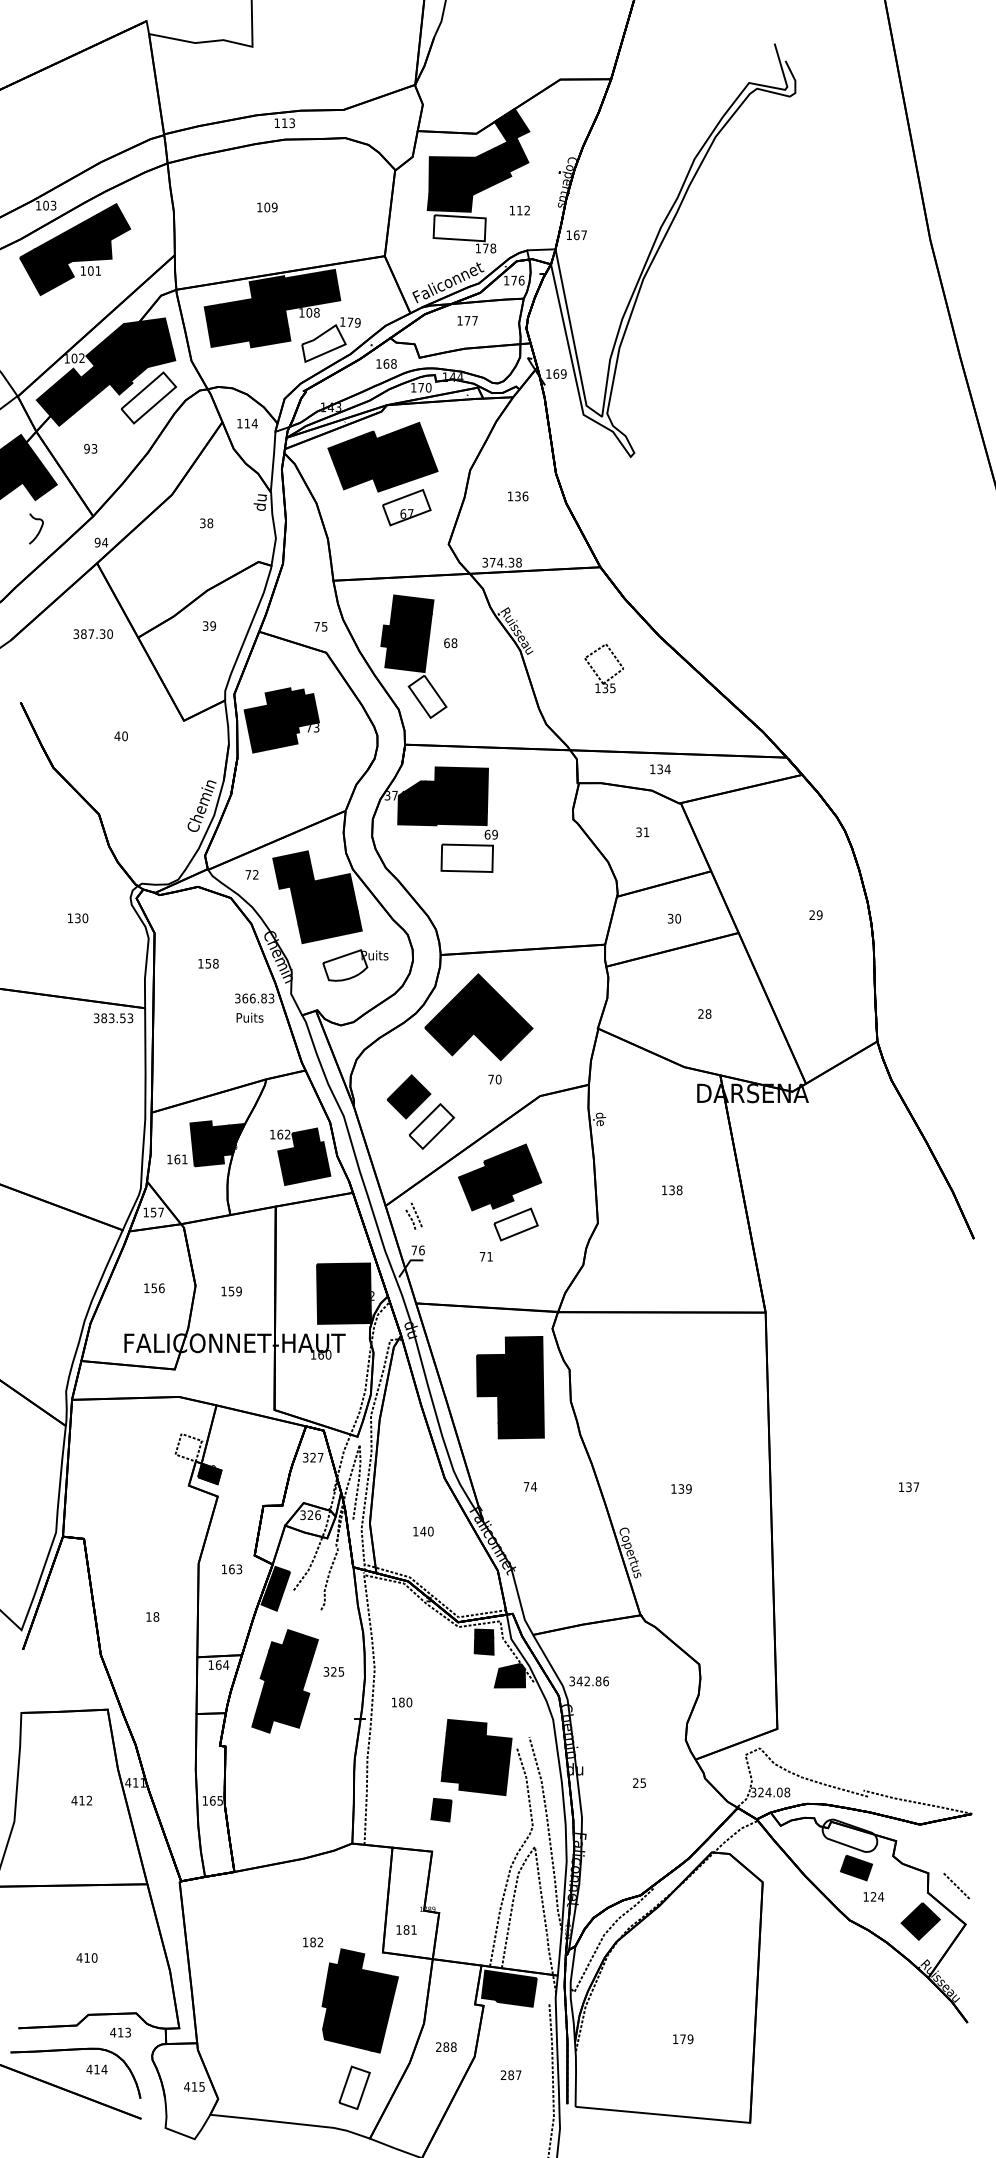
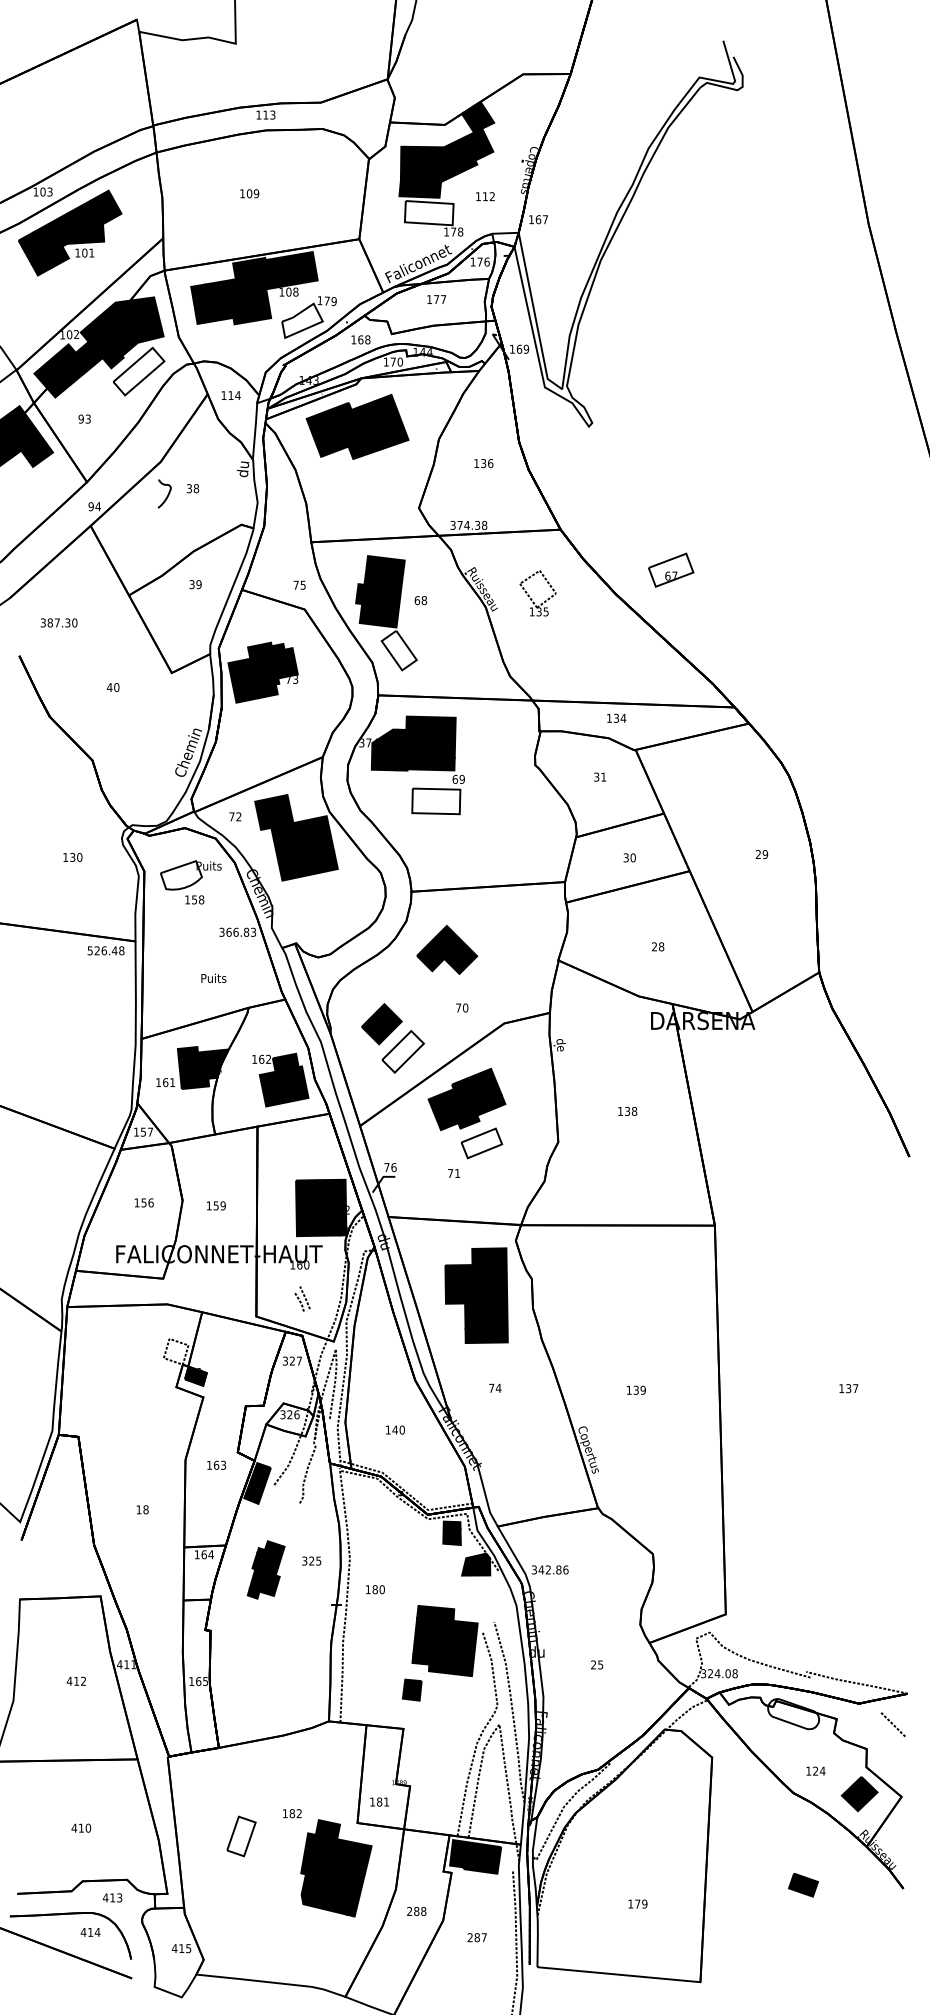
part: (406, 507) -> (670, 570), moved
curve: (39, 529) -> (167, 494), moved
text: (92, 633) -> (58, 622), moved
part: (597, 673) -> (531, 598), moved
part: (355, 965) -> (190, 875), moved
text: (249, 1017) -> (213, 978), moved
part: (478, 1017) -> (446, 950), size x0.6
text: (113, 1018) -> (105, 951), 383.53 -> 526.48
part: (413, 1215) -> (302, 1298), moved
part: (284, 1681) -> (265, 1570), size x0.6
part: (856, 1868) -> (803, 1885), moved
line: (957, 1886) -> (894, 1725), moved
part: (354, 2087) -> (241, 1836), moved

